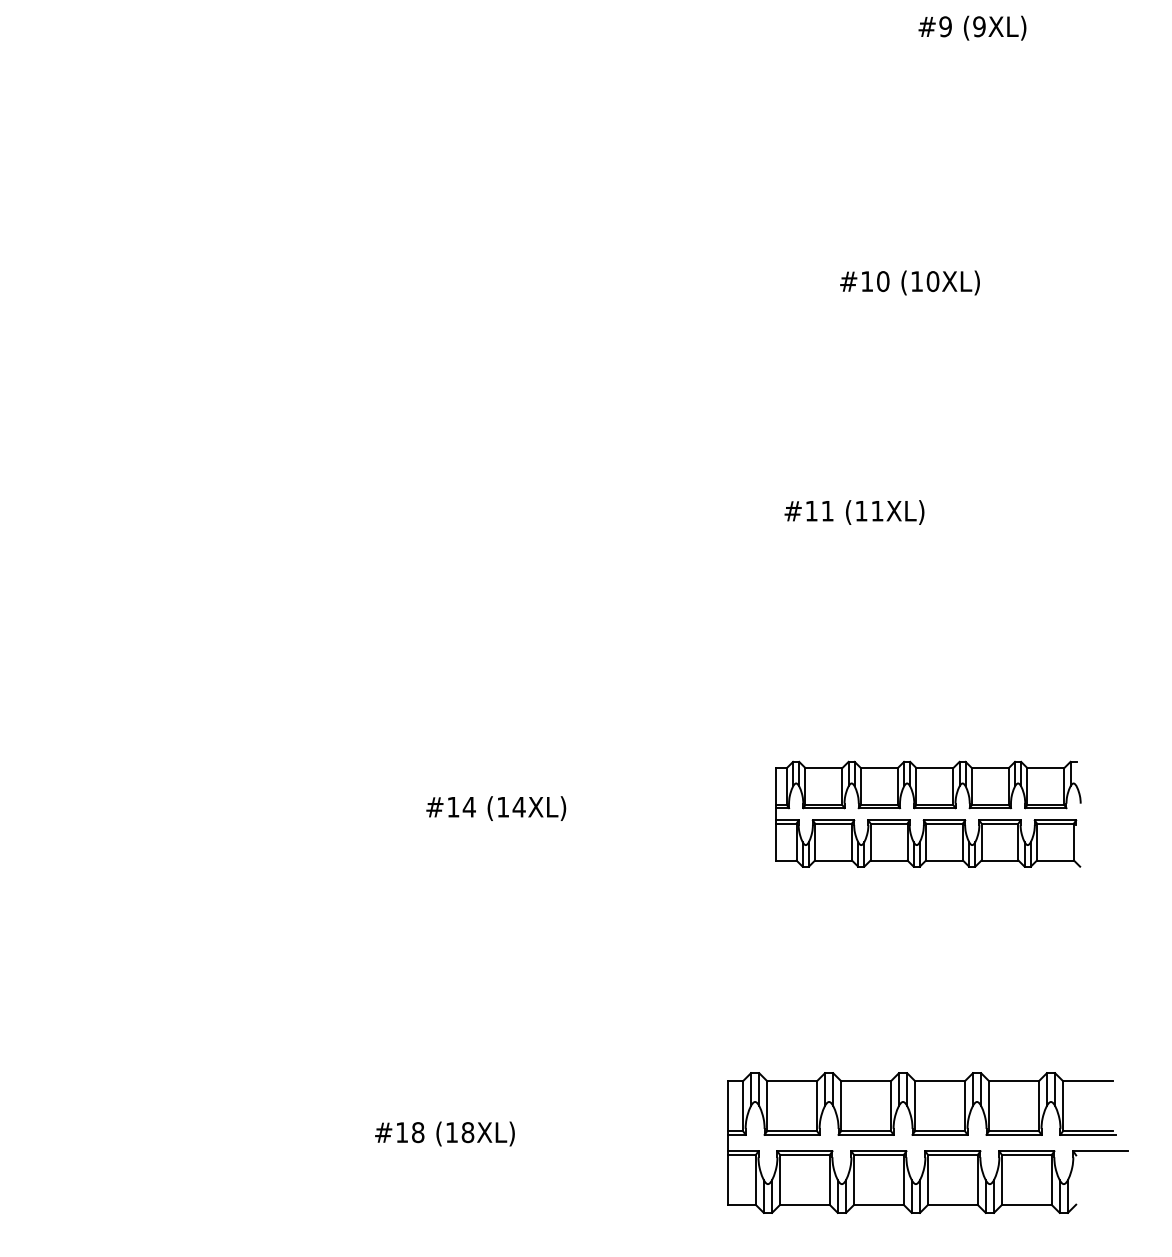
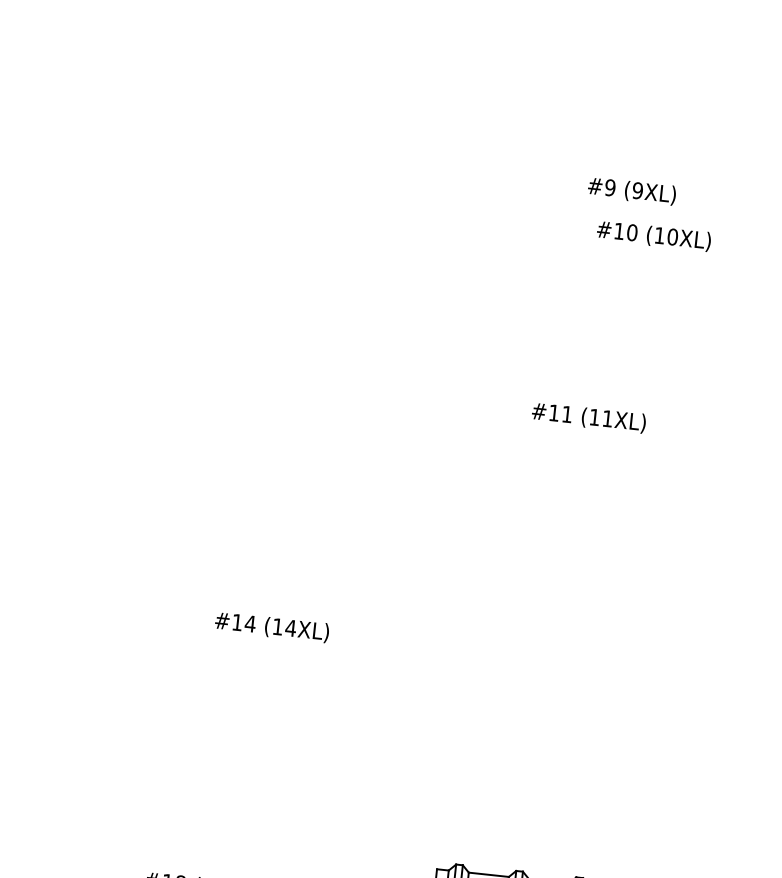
text: (972, 27) -> (632, 190), moved
part: (928, 813) -> (622, 668), removed

